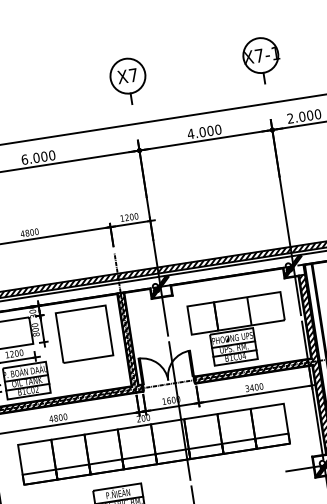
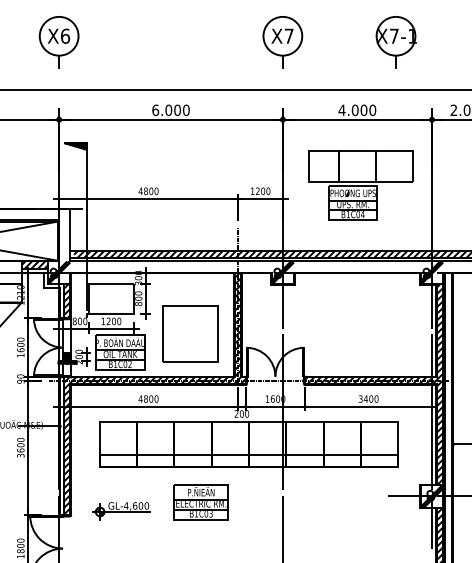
part: (261, 61) -> (395, 42), moved
part: (238, 330) -> (360, 185), moved
part: (84, 333) -> (190, 333), moved

